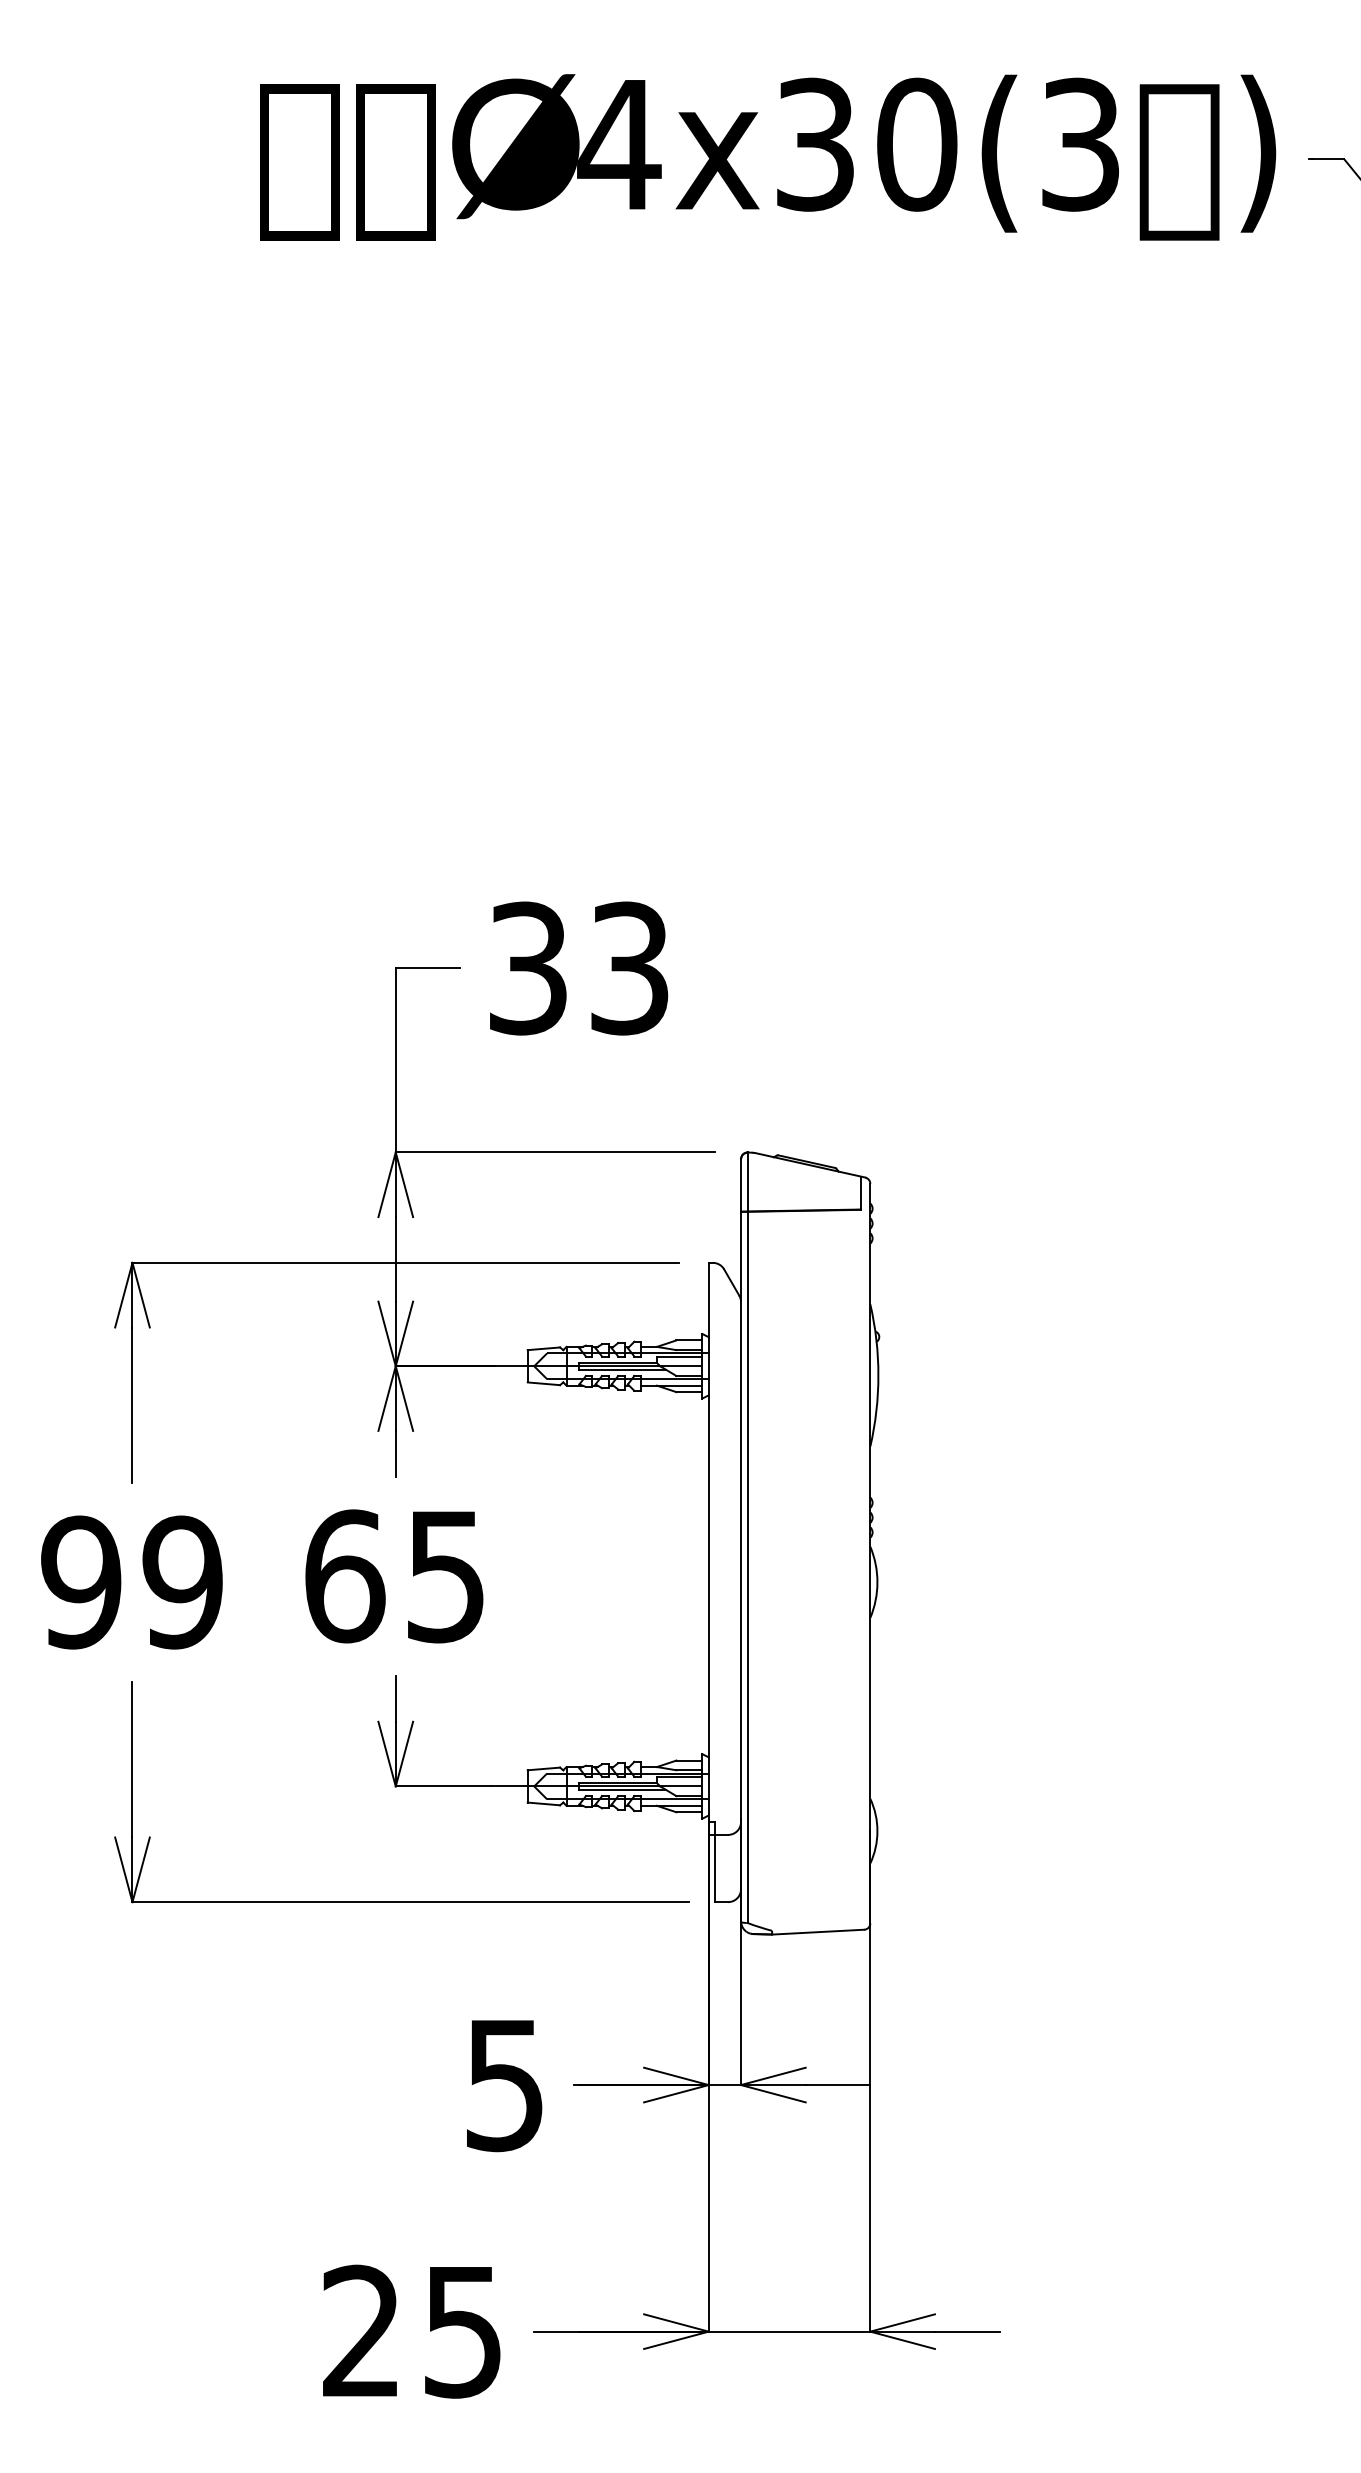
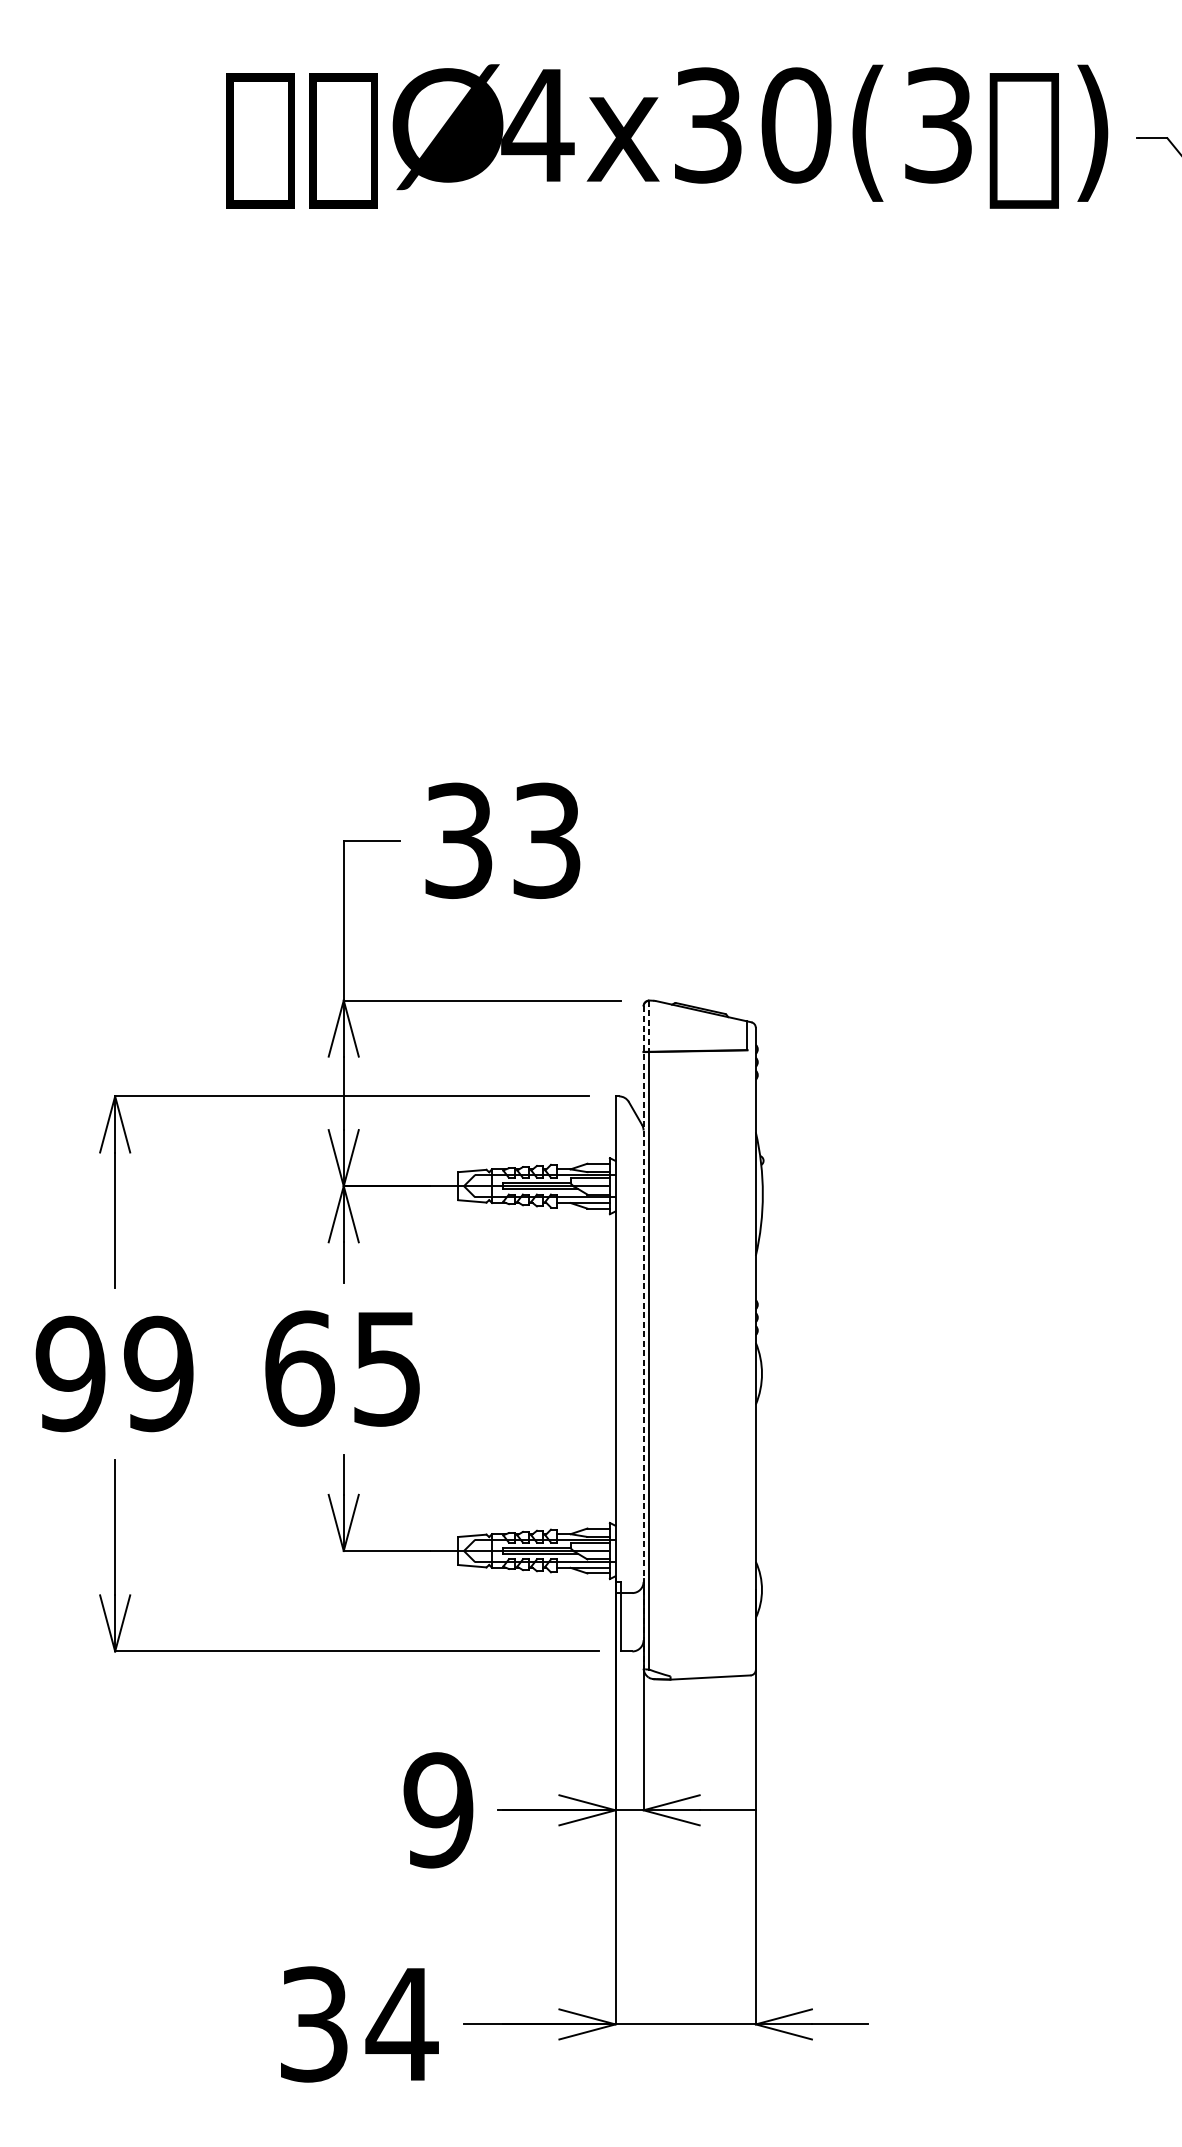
line: (747, 1181) -> (649, 1025), solid -> dashed
line: (741, 1541) -> (643, 1338), solid -> dashed
text: (504, 2084) -> (438, 1809), 5 -> 9
text: (414, 2331) -> (360, 2024), 25 -> 34

